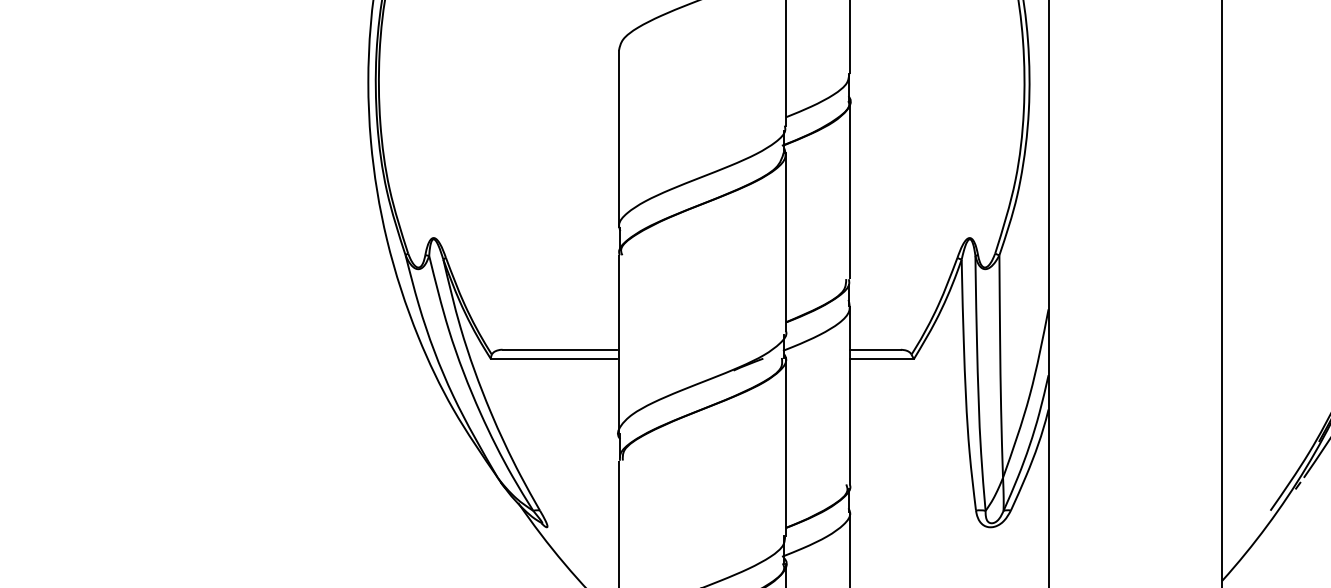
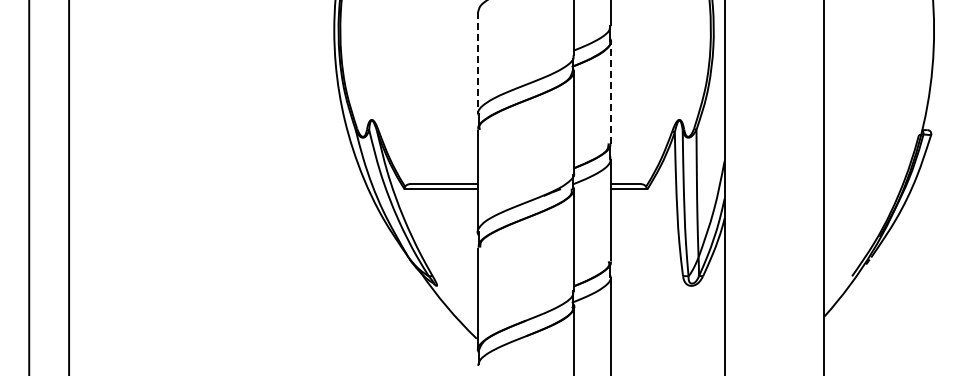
line: (617, 138) -> (477, 62), solid -> dashed
line: (849, 190) -> (610, 92), solid -> dashed

